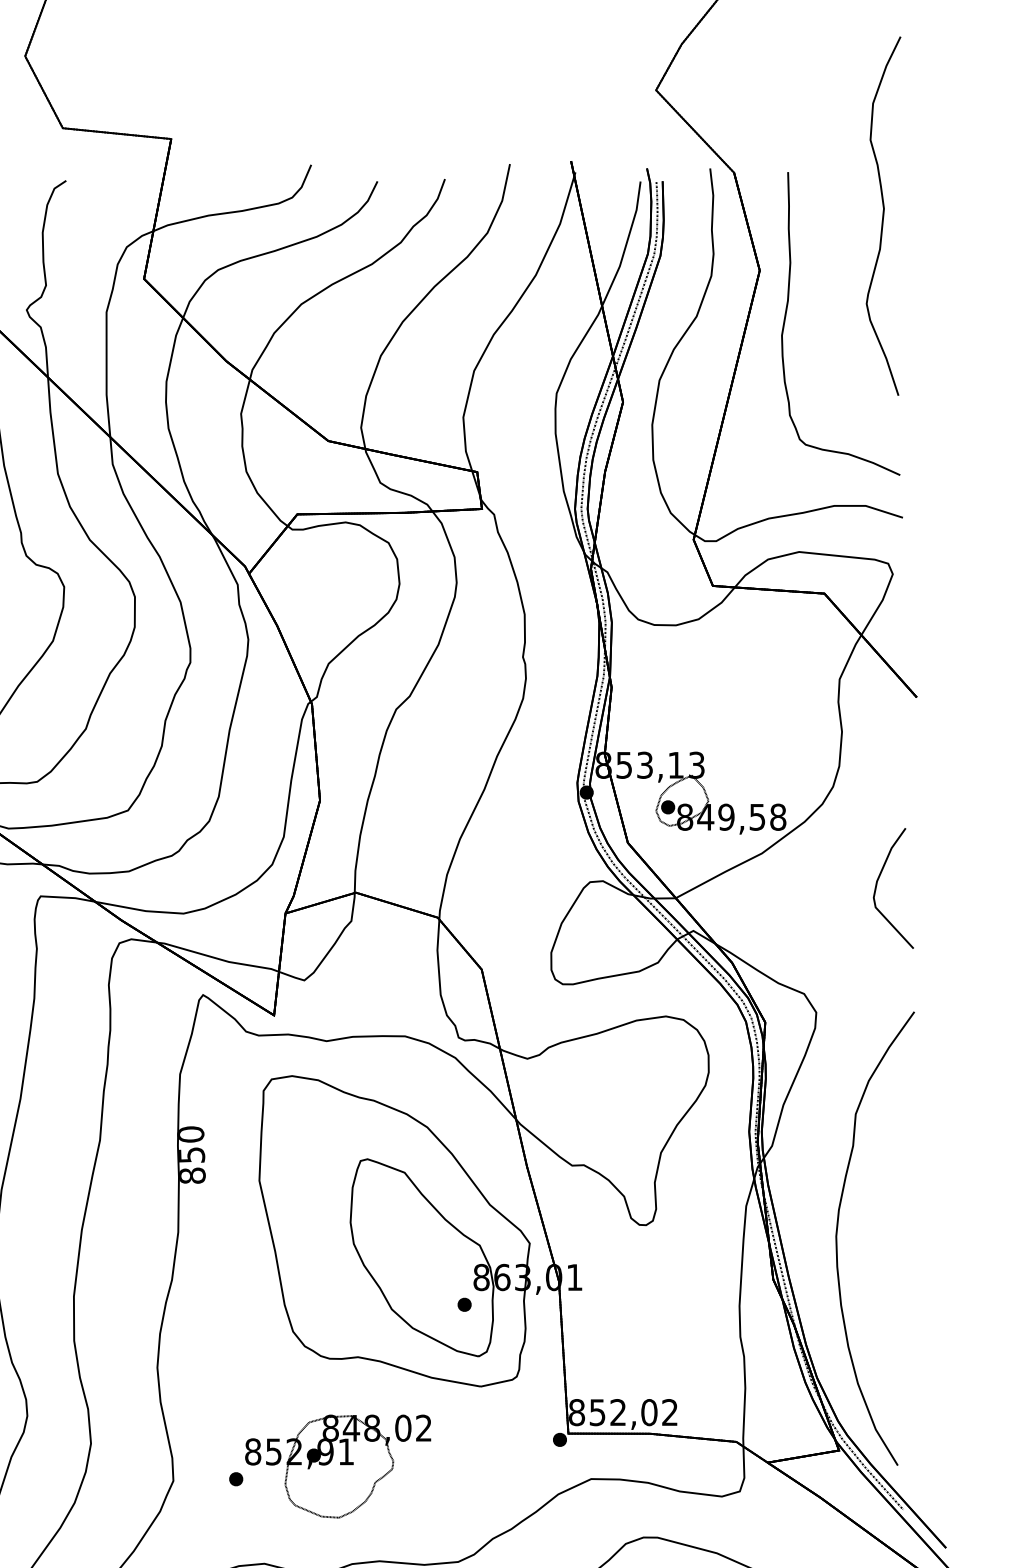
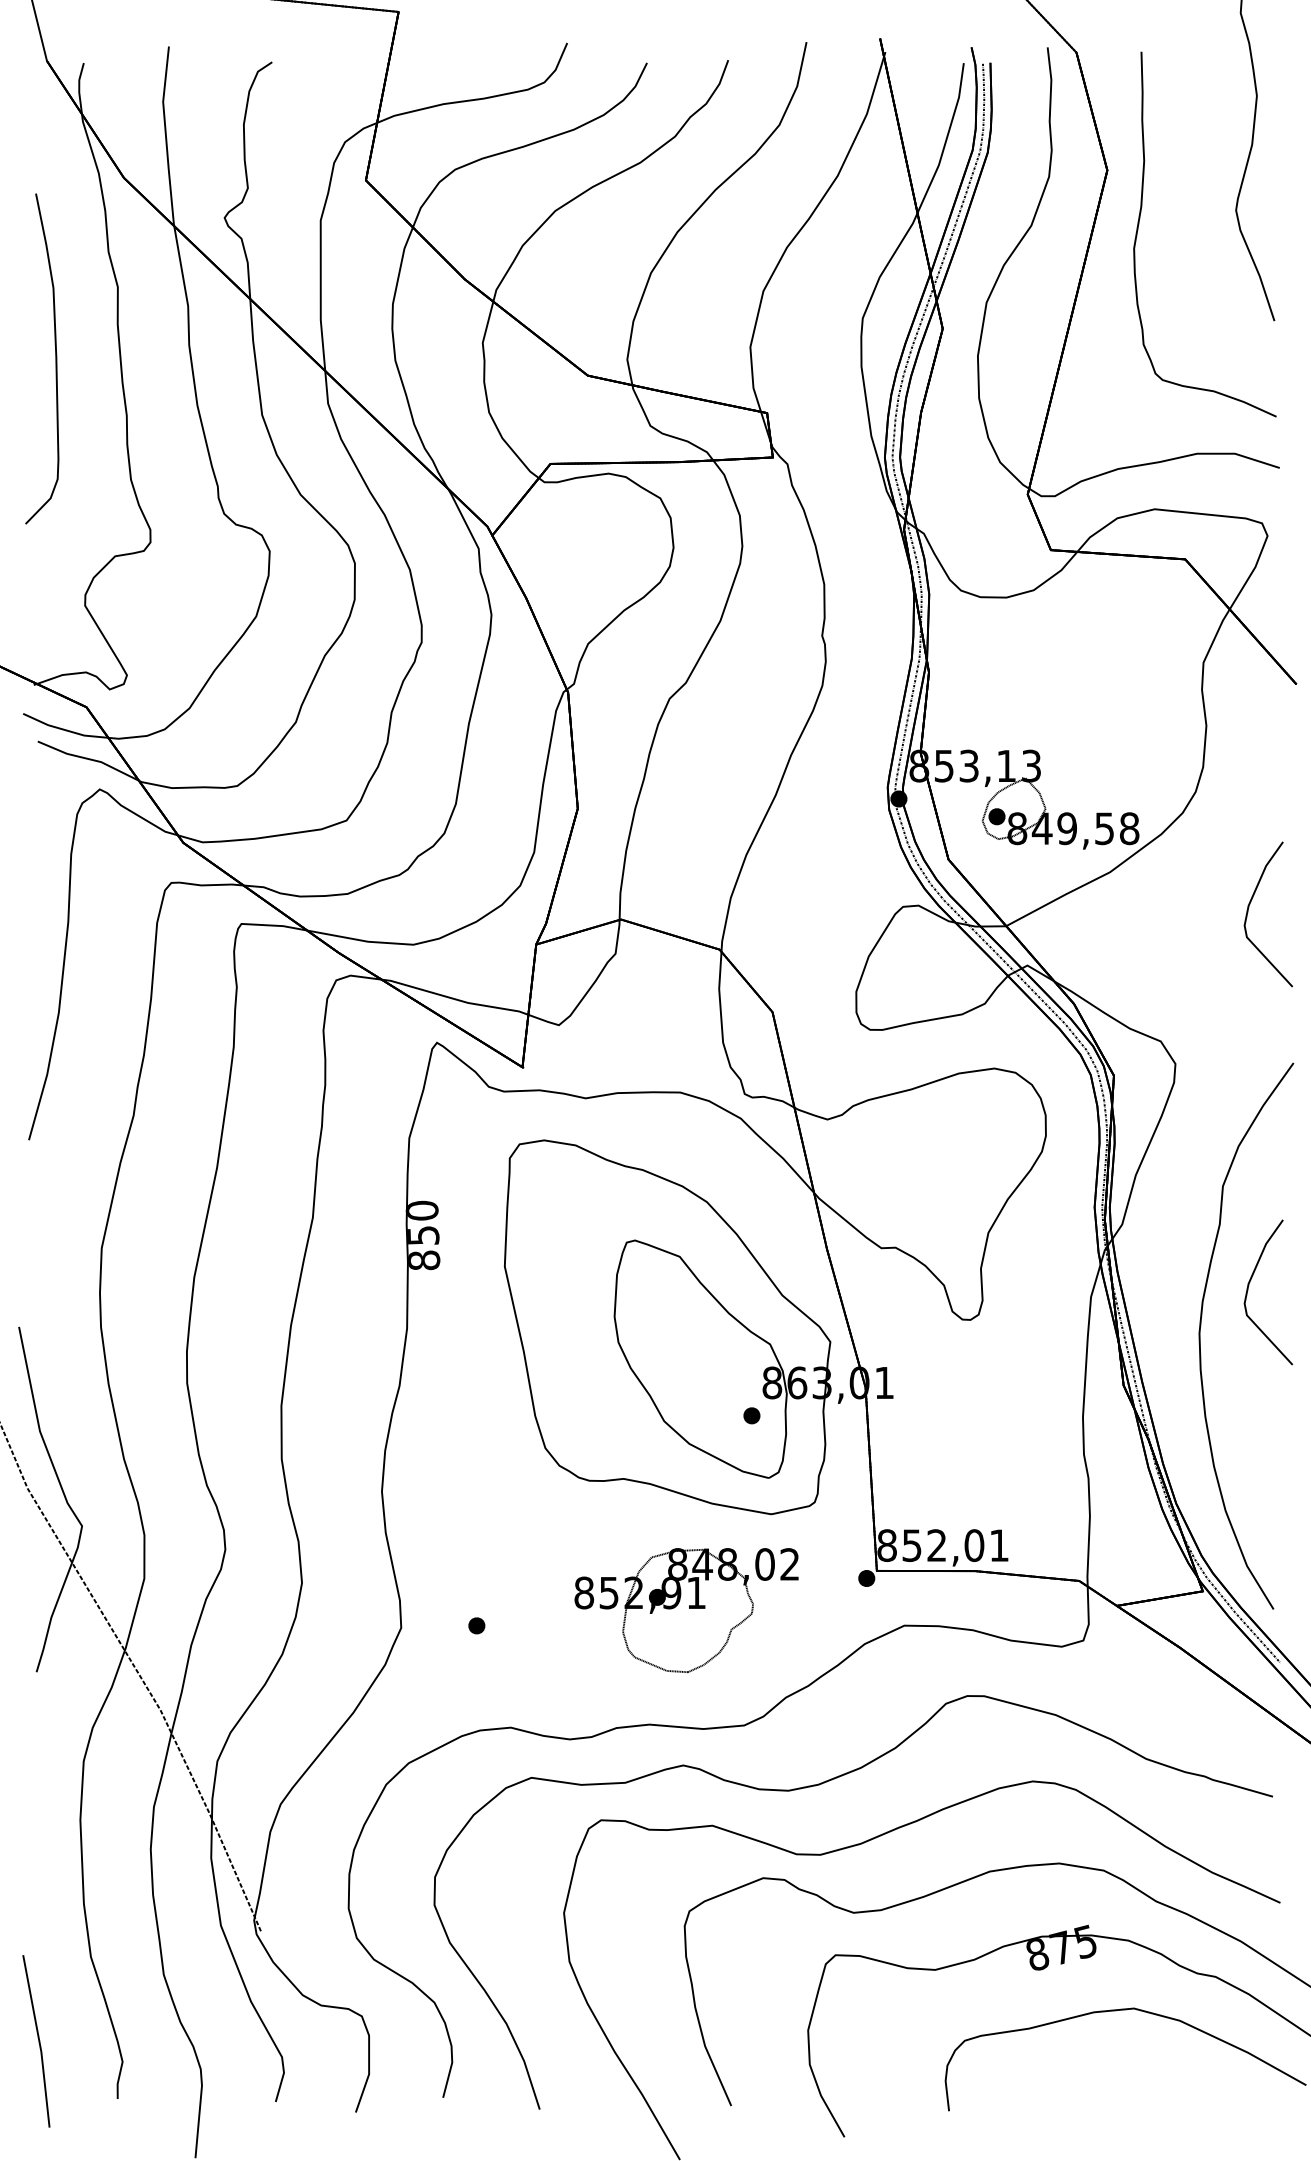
curve: (876, 1200) -> (1248, 1290), added
text: (669, 1412) -> (998, 1545), 852,02 -> 852,01
part: (338, 1466) -> (686, 1610), moved

